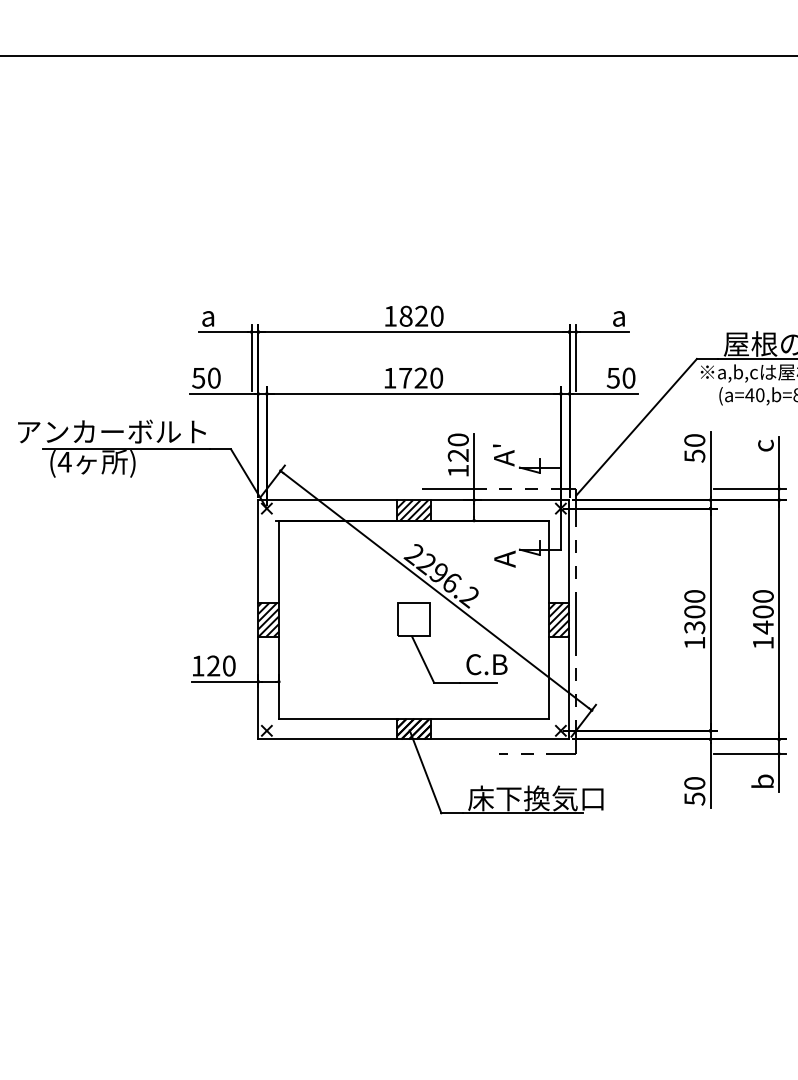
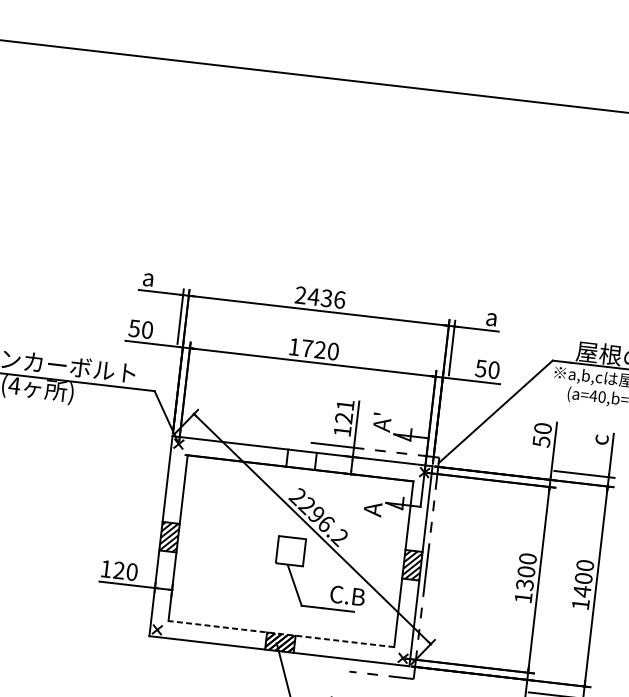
text: (413, 315) -> (320, 296), 1820 -> 2436
text: (457, 439) -> (344, 404), 120 -> 121
hatch: (413, 510) -> (301, 459), removed
line: (413, 718) -> (281, 633), solid -> dashed

